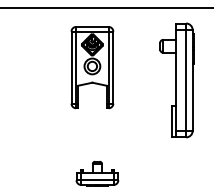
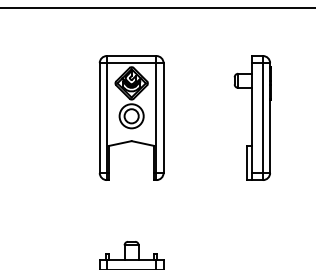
part: (92, 67) -> (131, 117), moved
part: (176, 80) -> (252, 117), size x0.71

